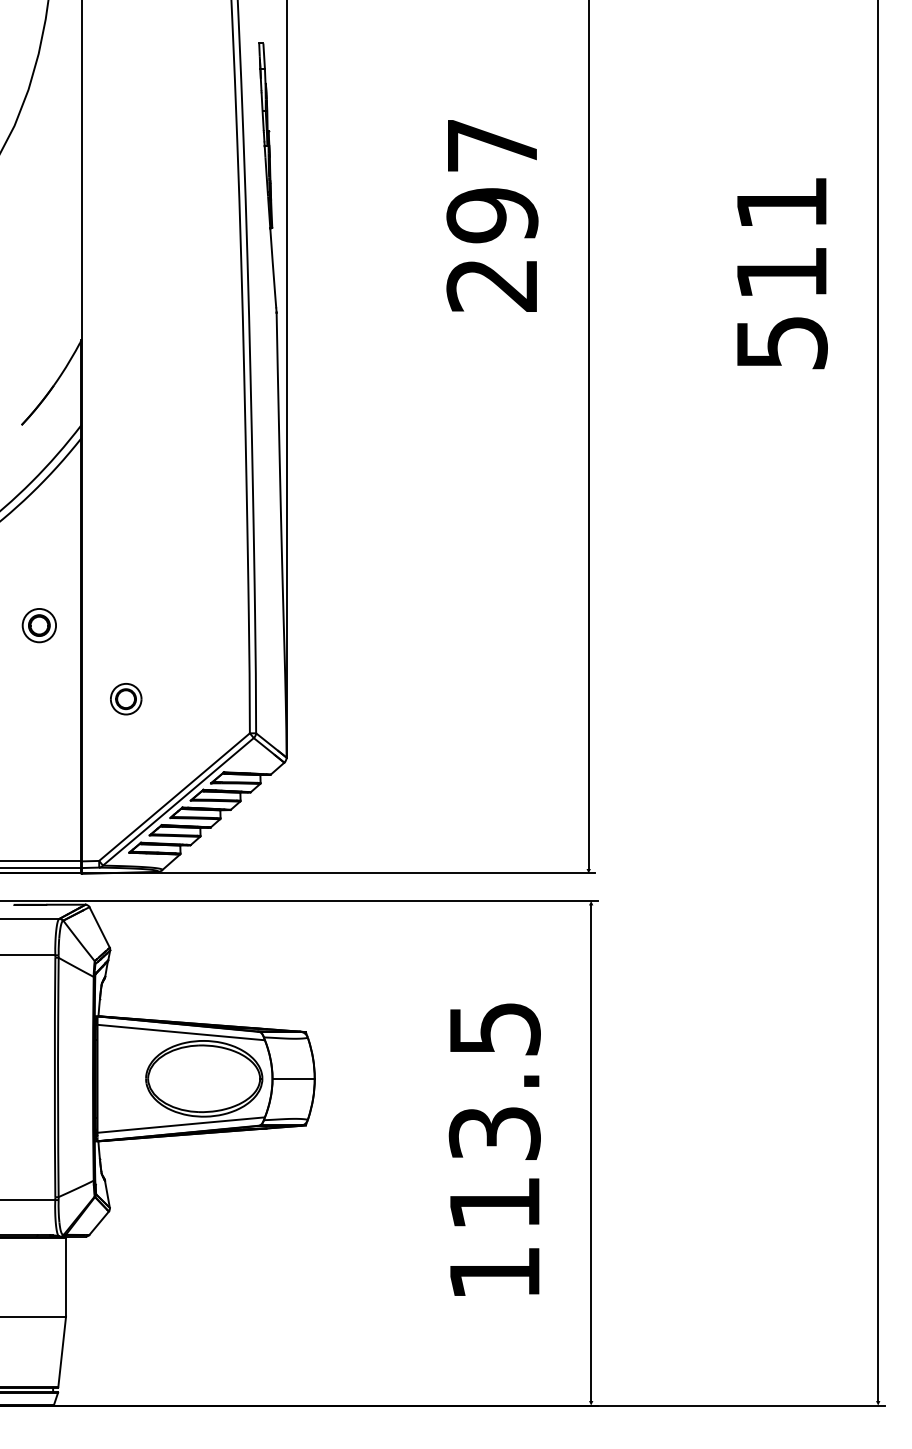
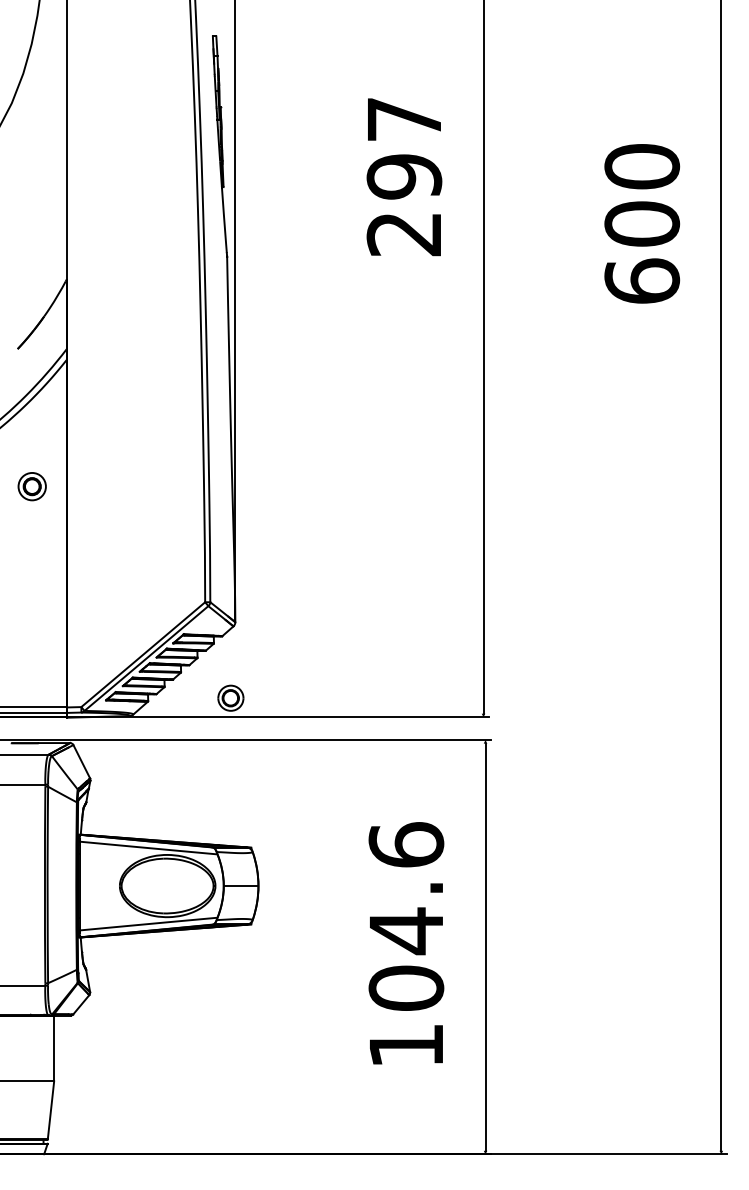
text: (781, 272) -> (641, 223), 511 -> 600
part: (38, 625) -> (31, 486), moved
part: (126, 699) -> (231, 698), moved
text: (494, 1115) -> (406, 916), 113.5 -> 104.6

